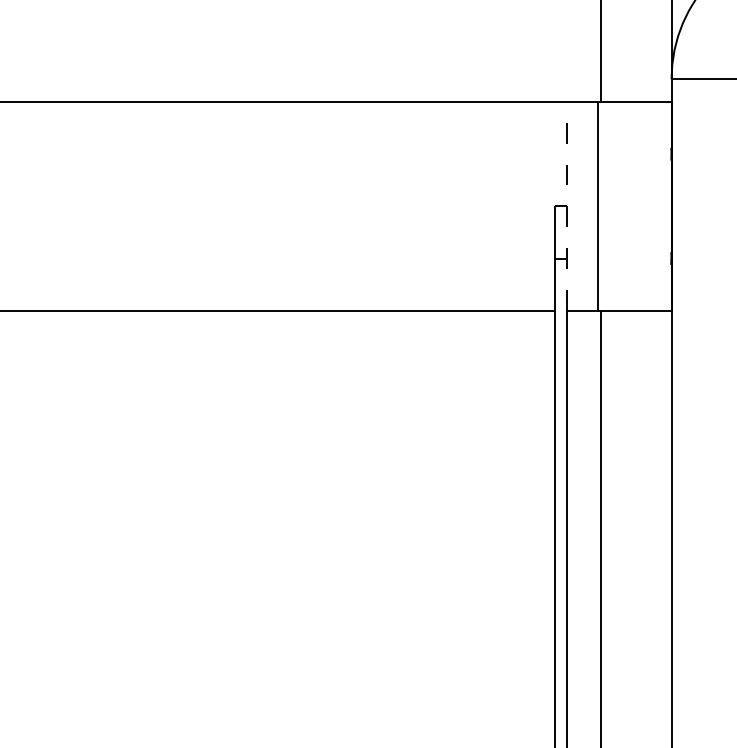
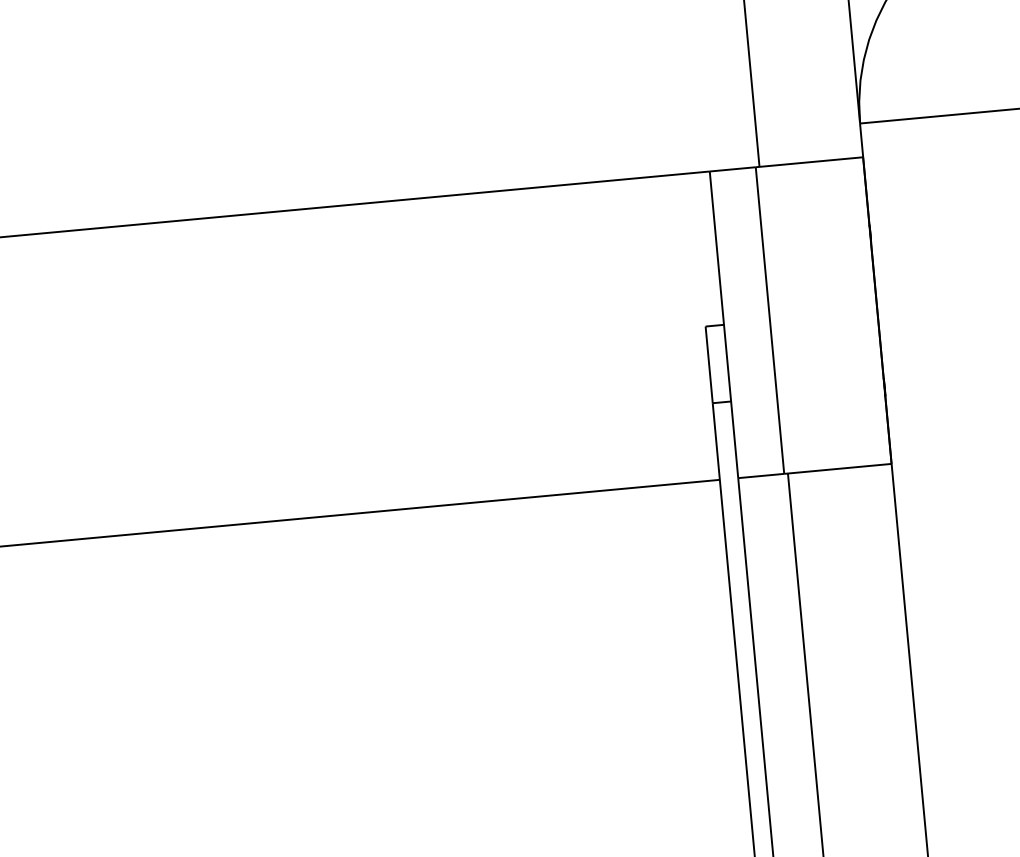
line: (567, 205) -> (724, 323), dashed -> solid

